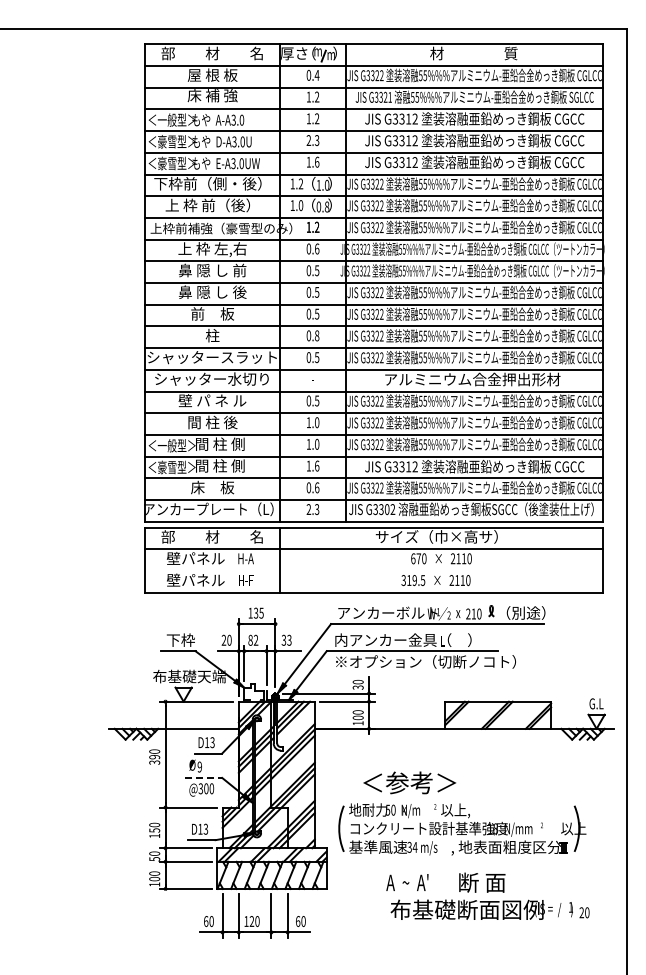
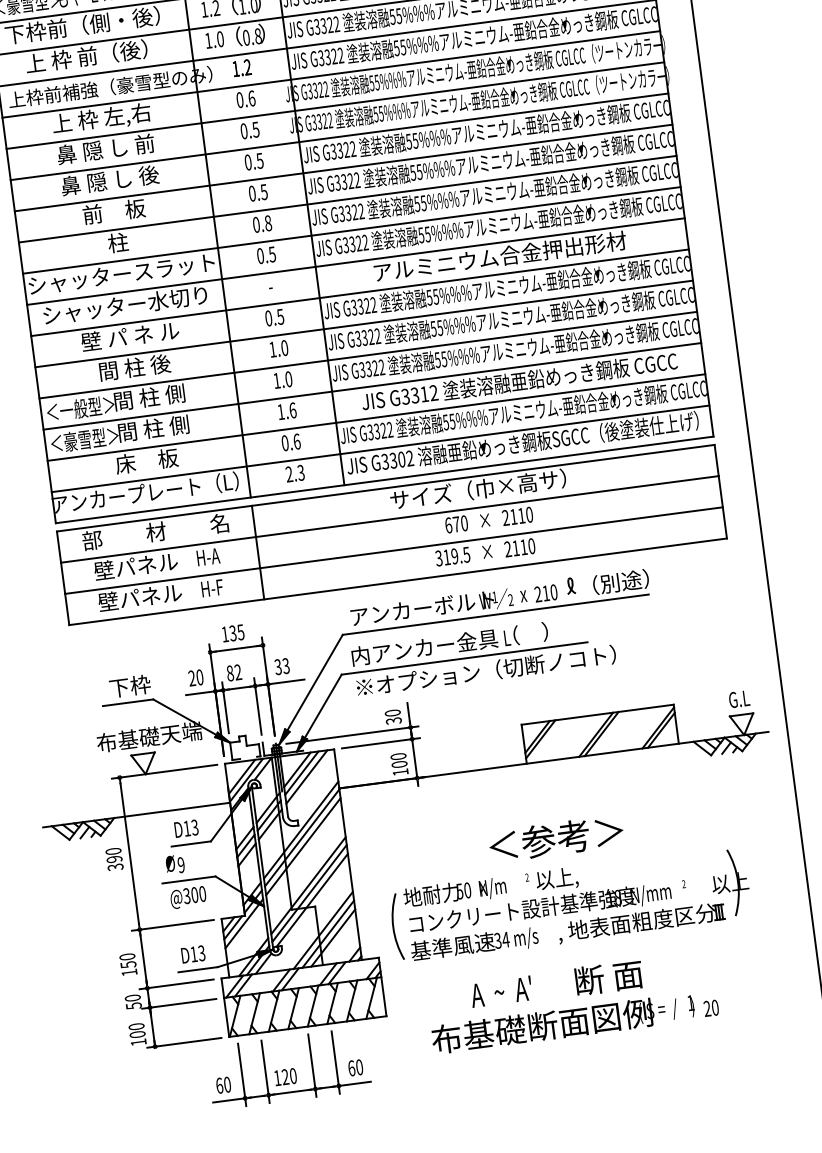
line: (373, 571) -> (393, 551), added
line: (204, 777) -> (189, 879), dashed -> solid
text: (409, 782) -> (555, 838), moved
text: (489, 909) -> (574, 1021), moved

